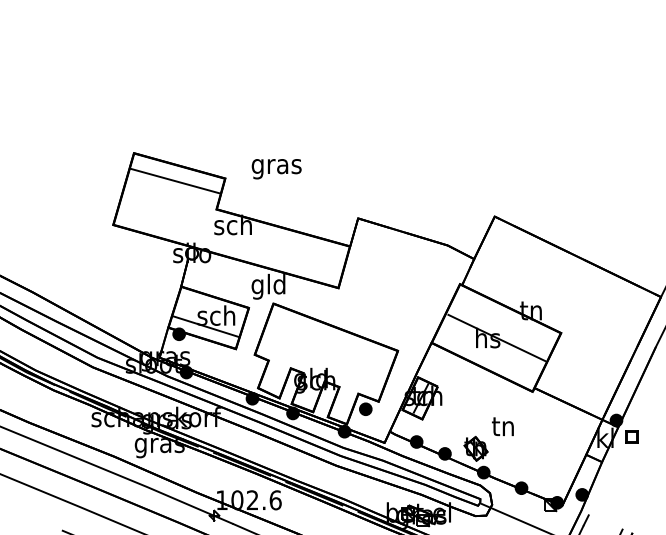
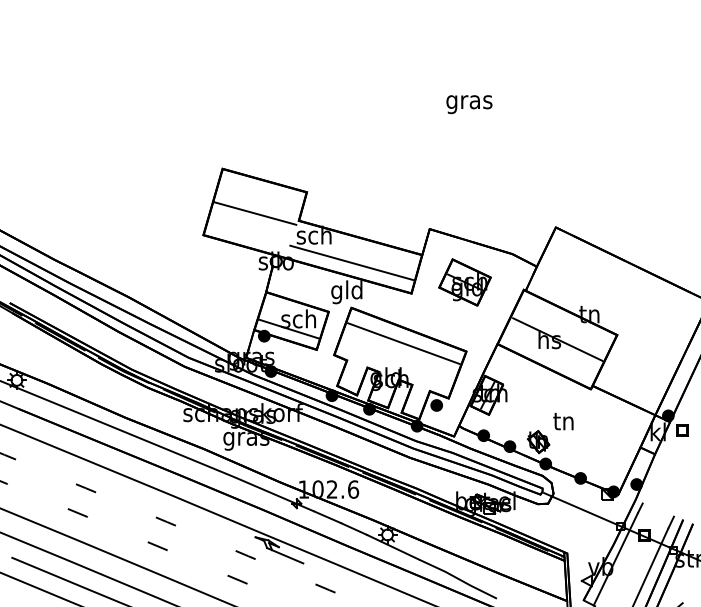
text: (276, 169) -> (469, 104), moved
line: (175, 180) -> (255, 213), moved
line: (274, 254) -> (352, 262), added
part: (395, 276) -> (464, 282), added
line: (329, 342) -> (403, 343), added

